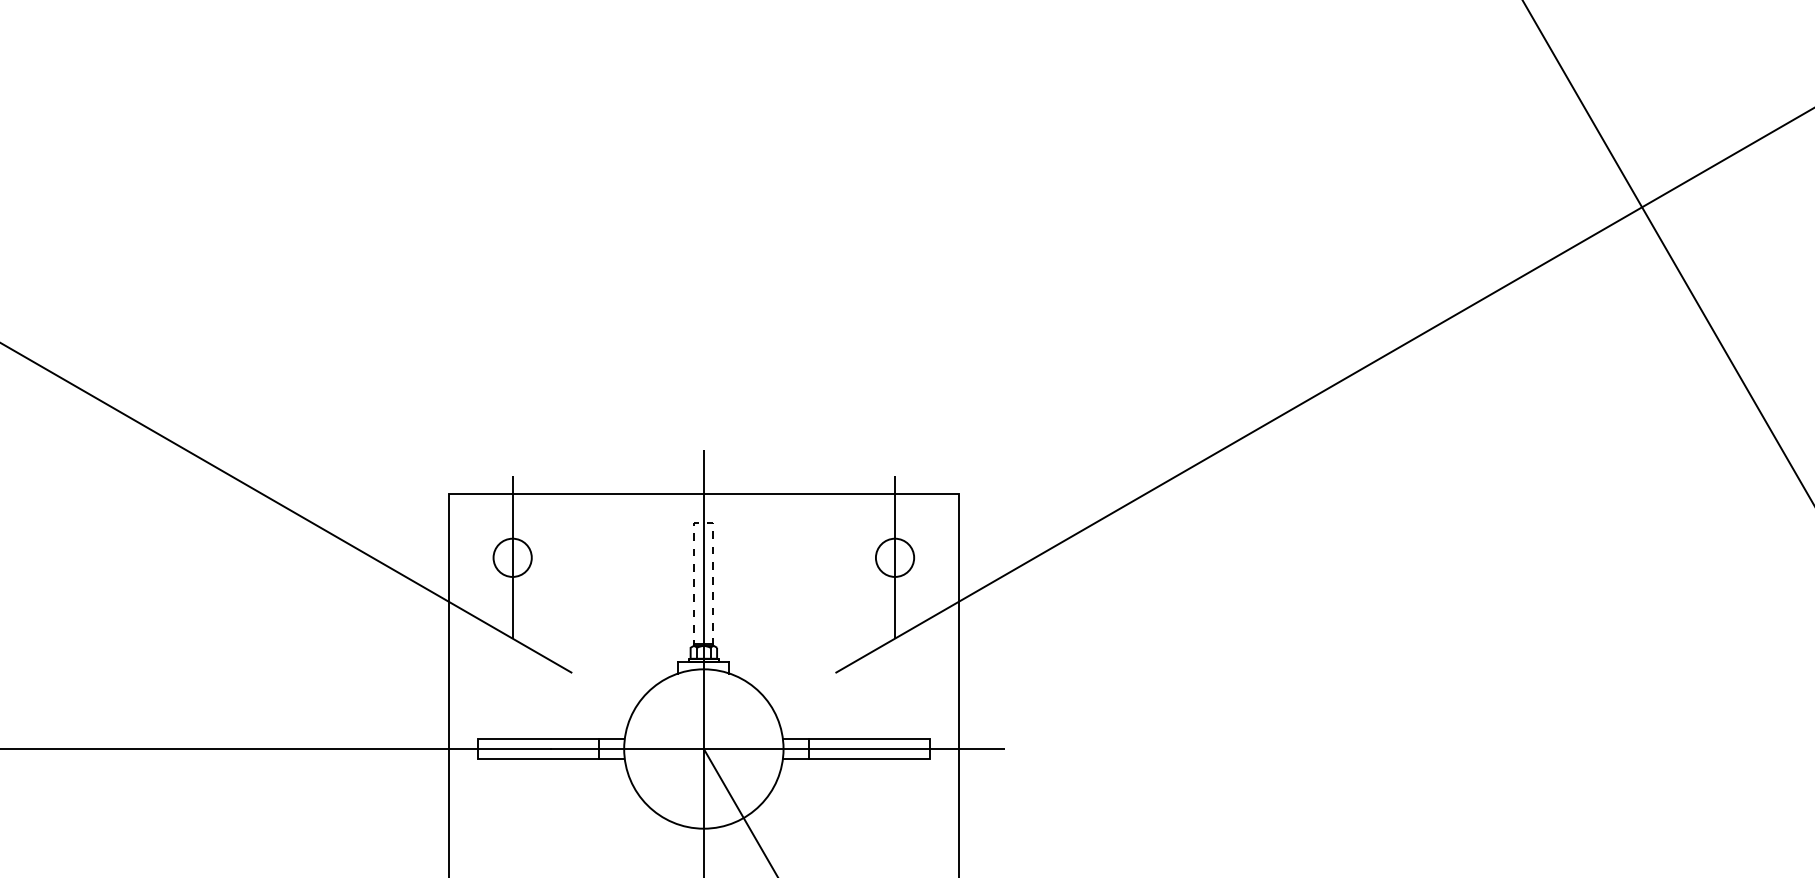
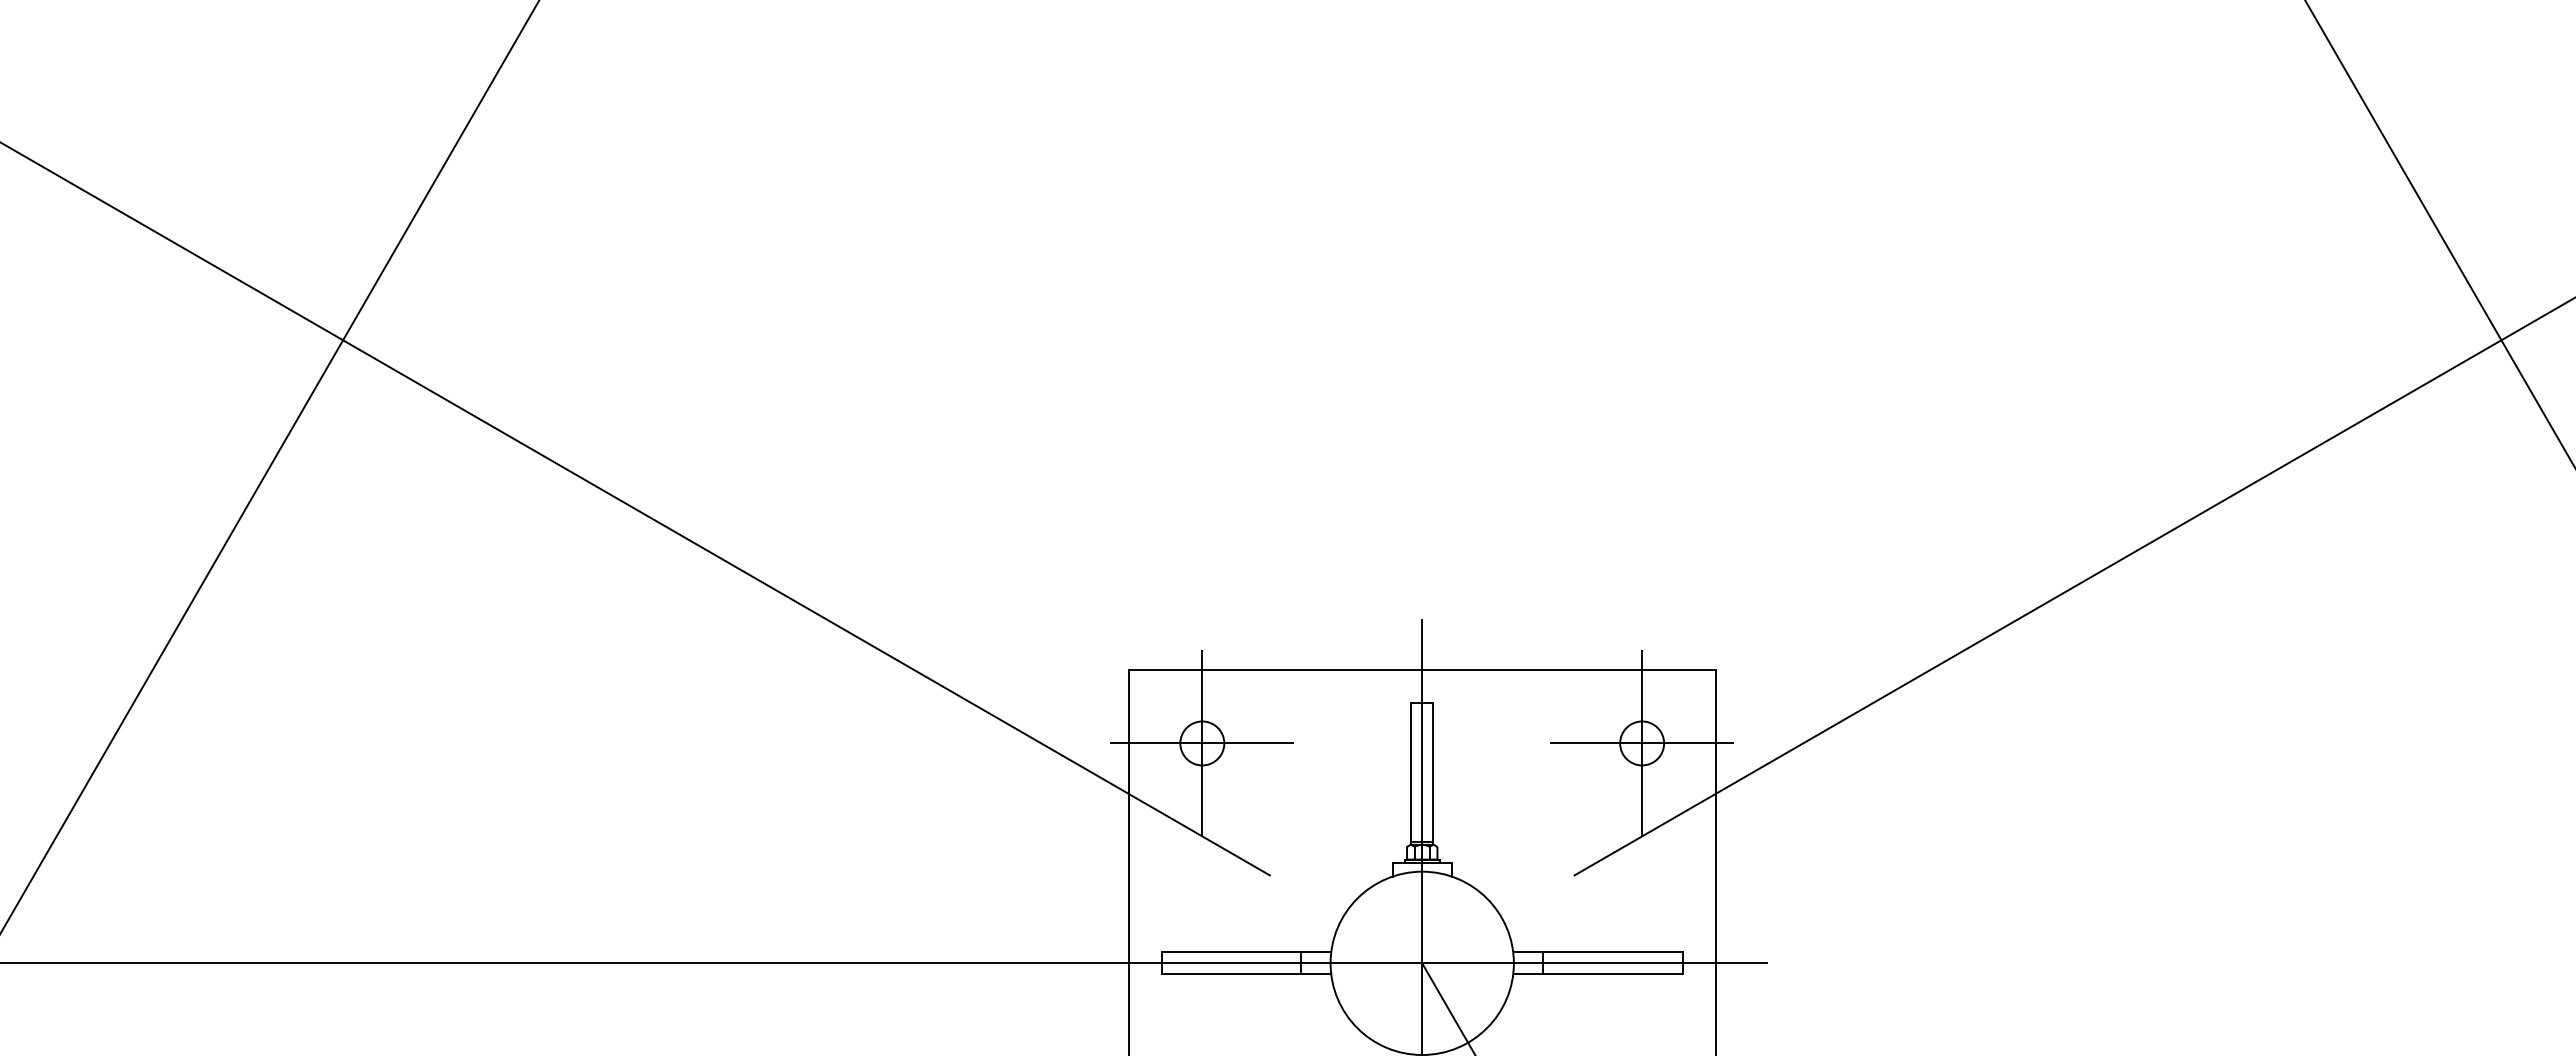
line: (704, 523) -> (1422, 703), dashed -> solid
line: (512, 557) -> (1202, 743), added
line: (895, 557) -> (1642, 743), added

